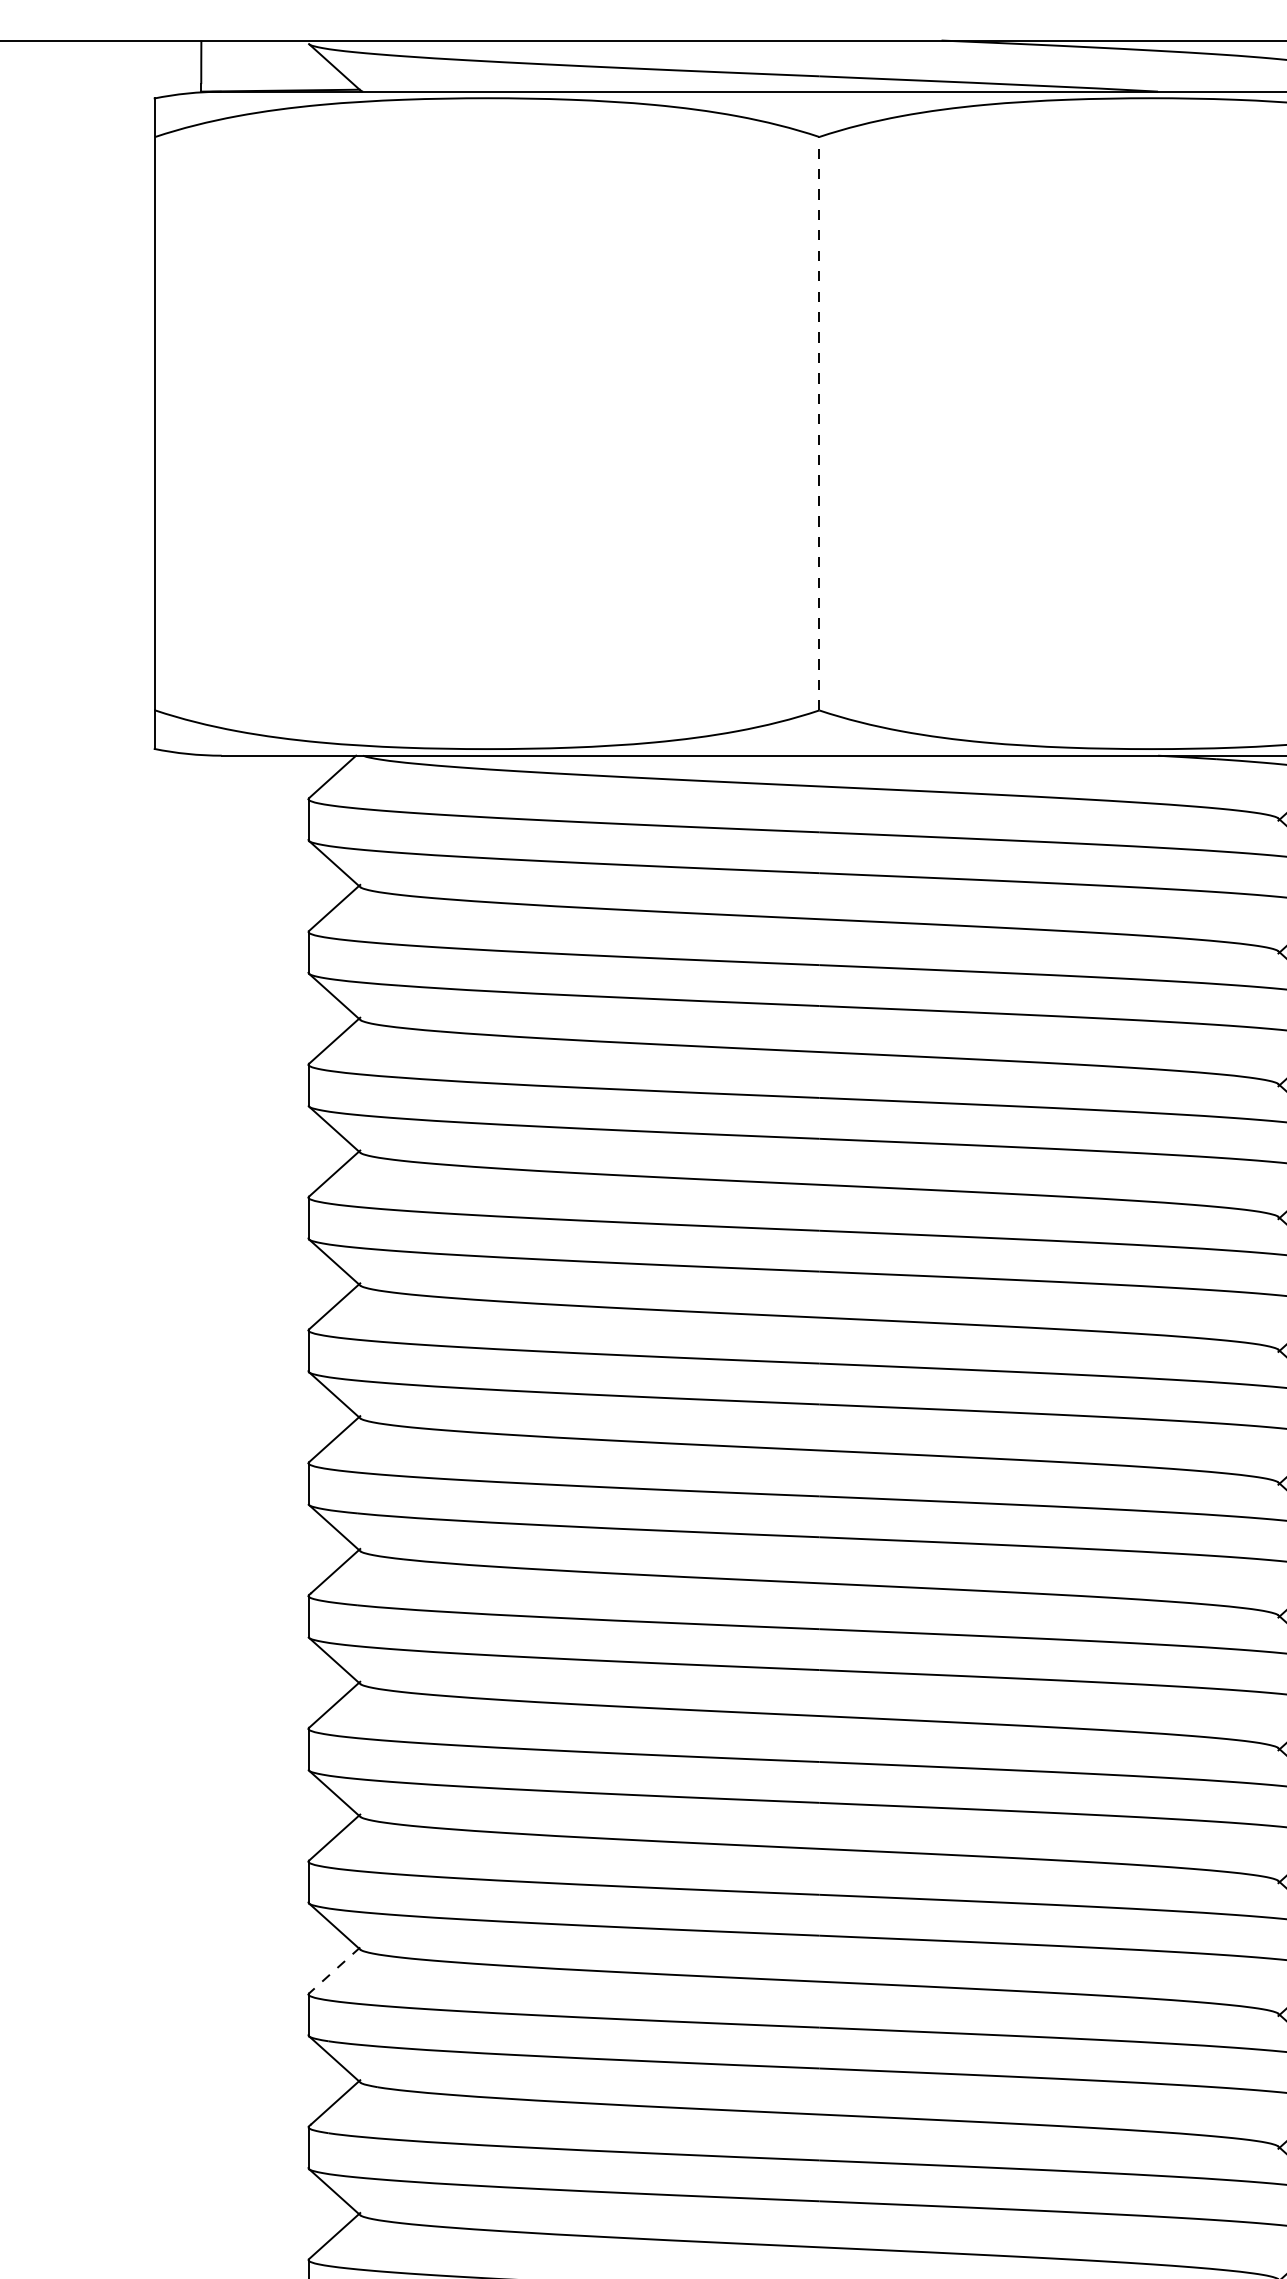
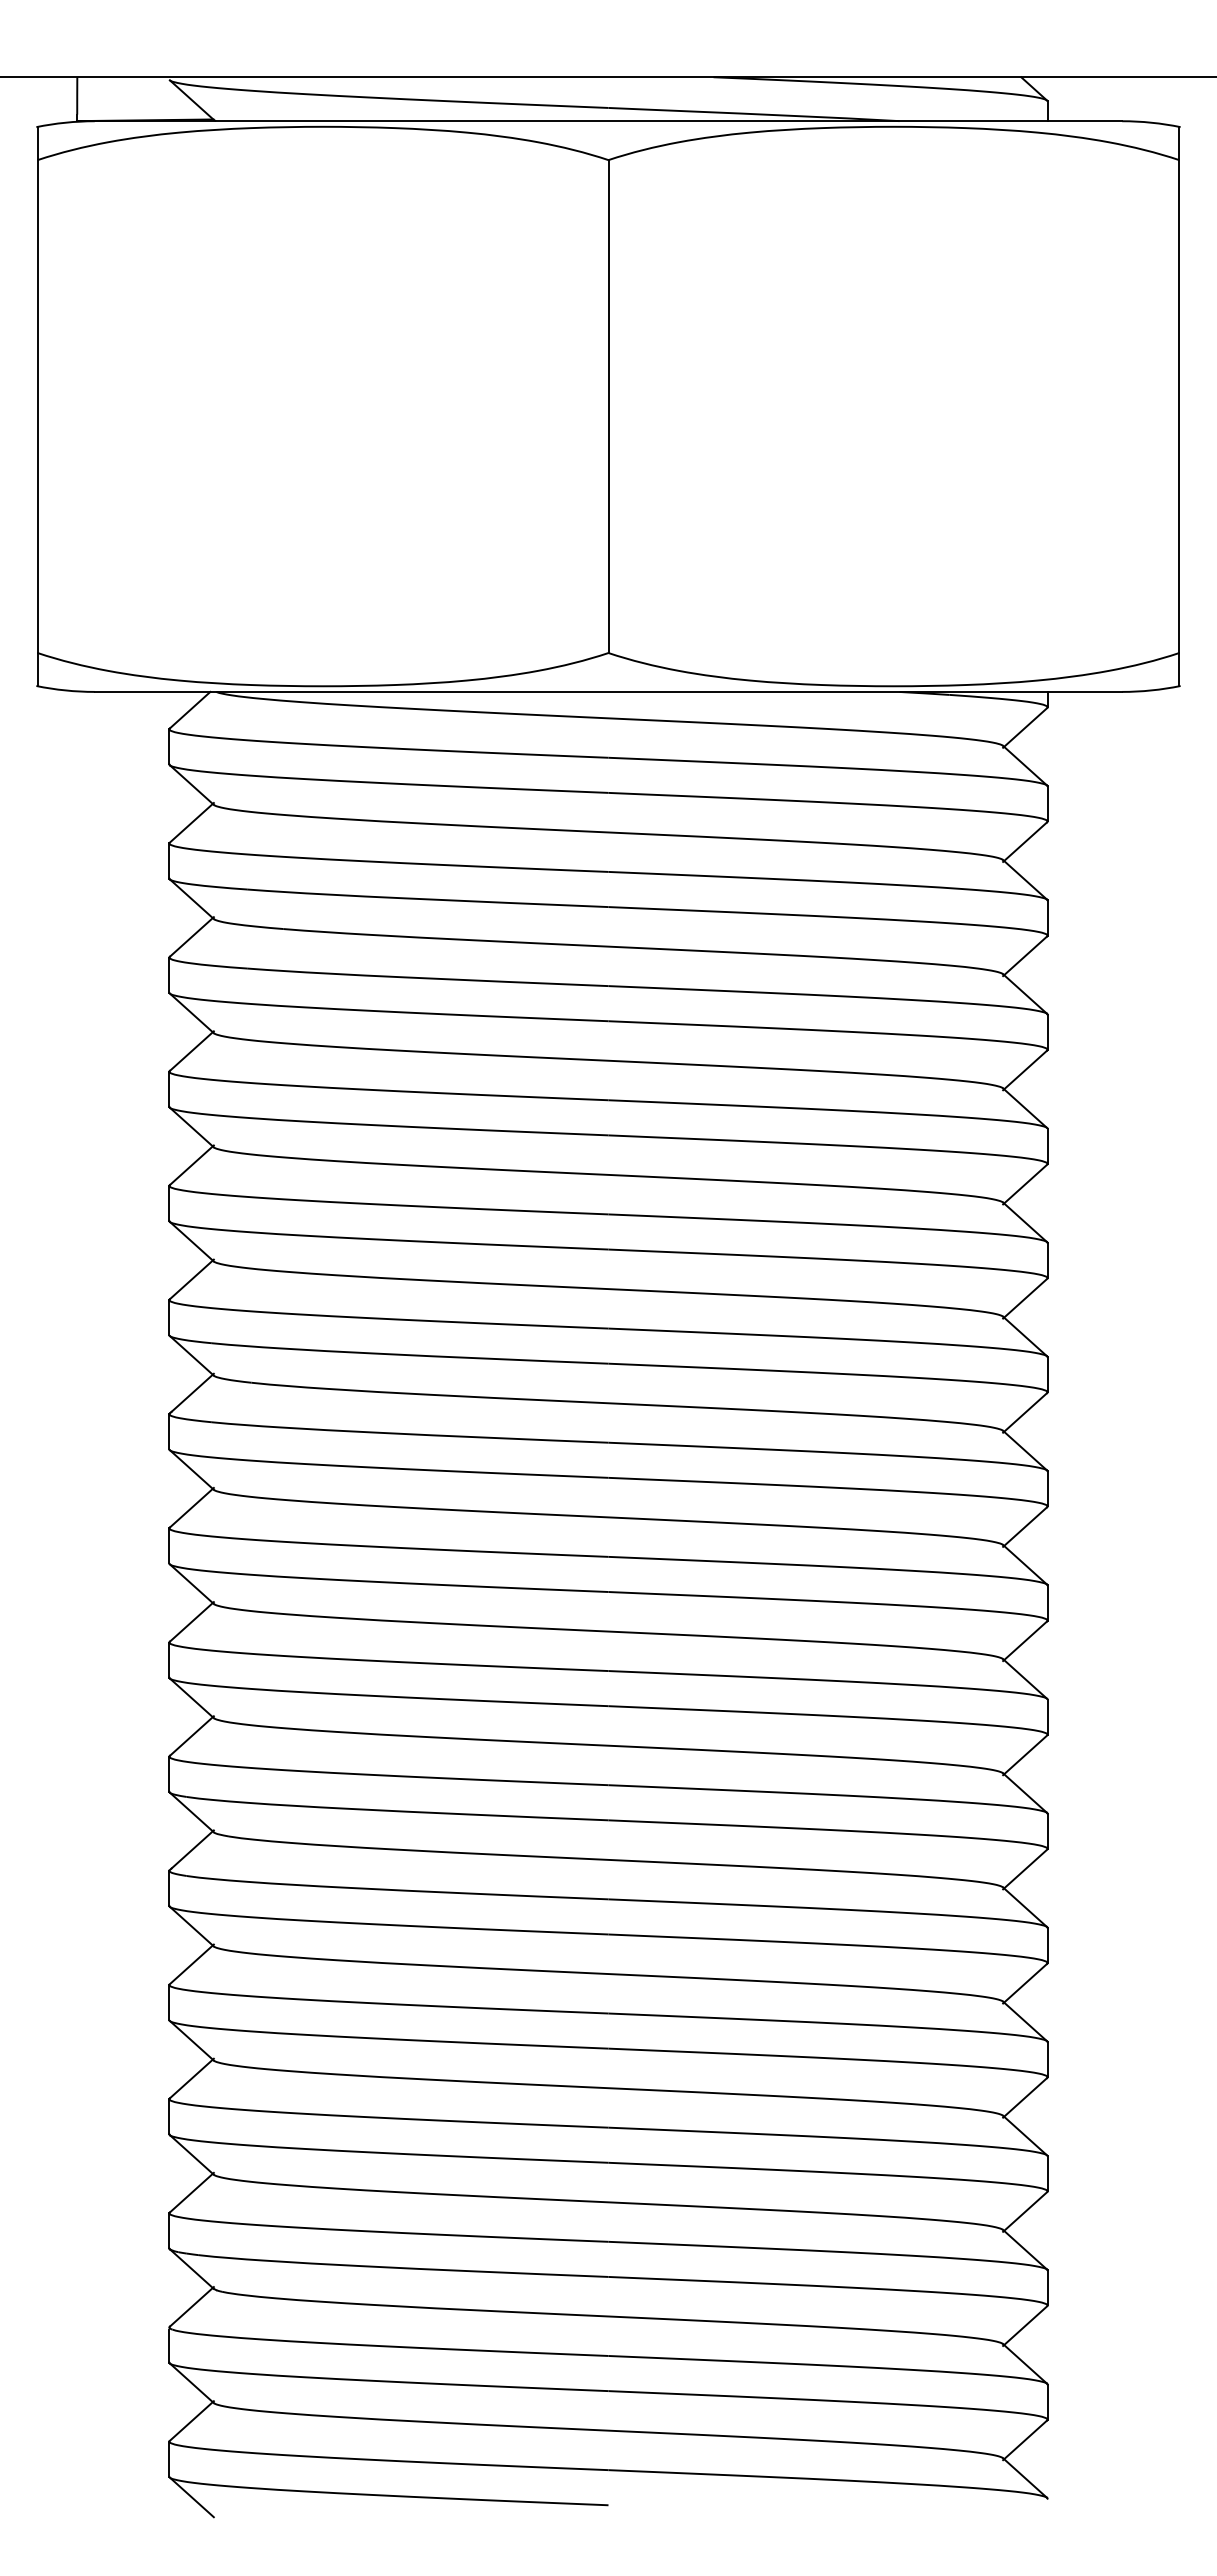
line: (819, 423) -> (608, 406), dashed -> solid
line: (334, 1970) -> (191, 1736), dashed -> solid

